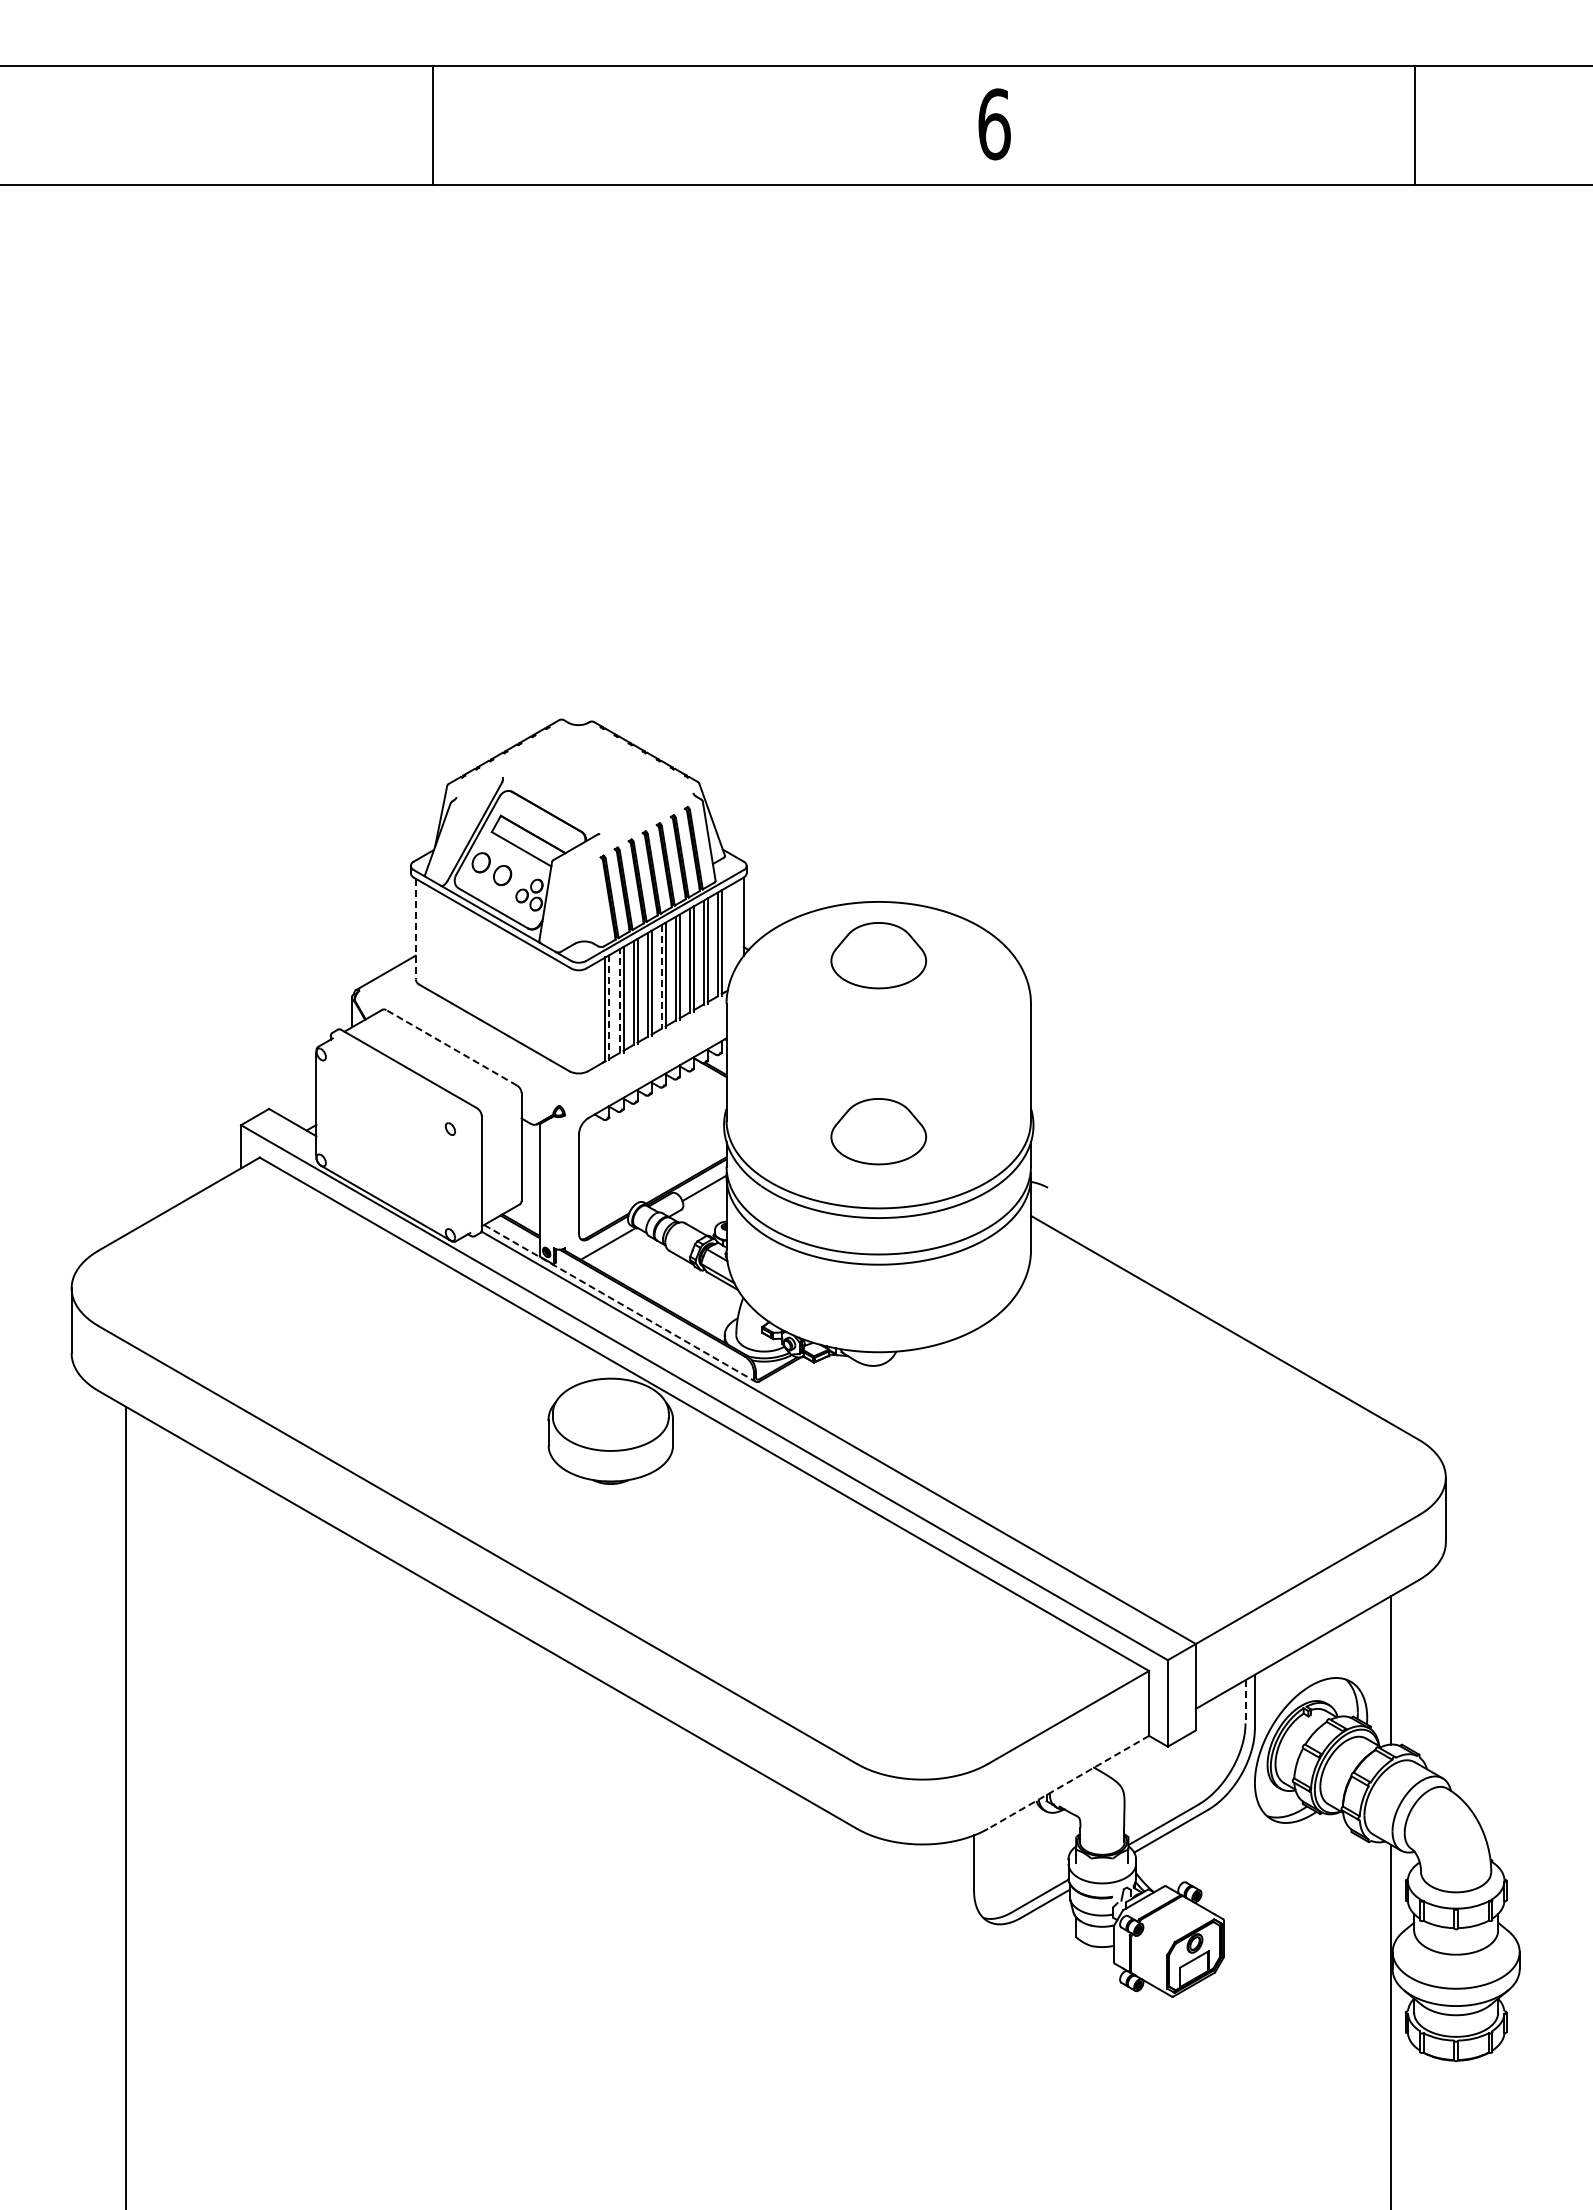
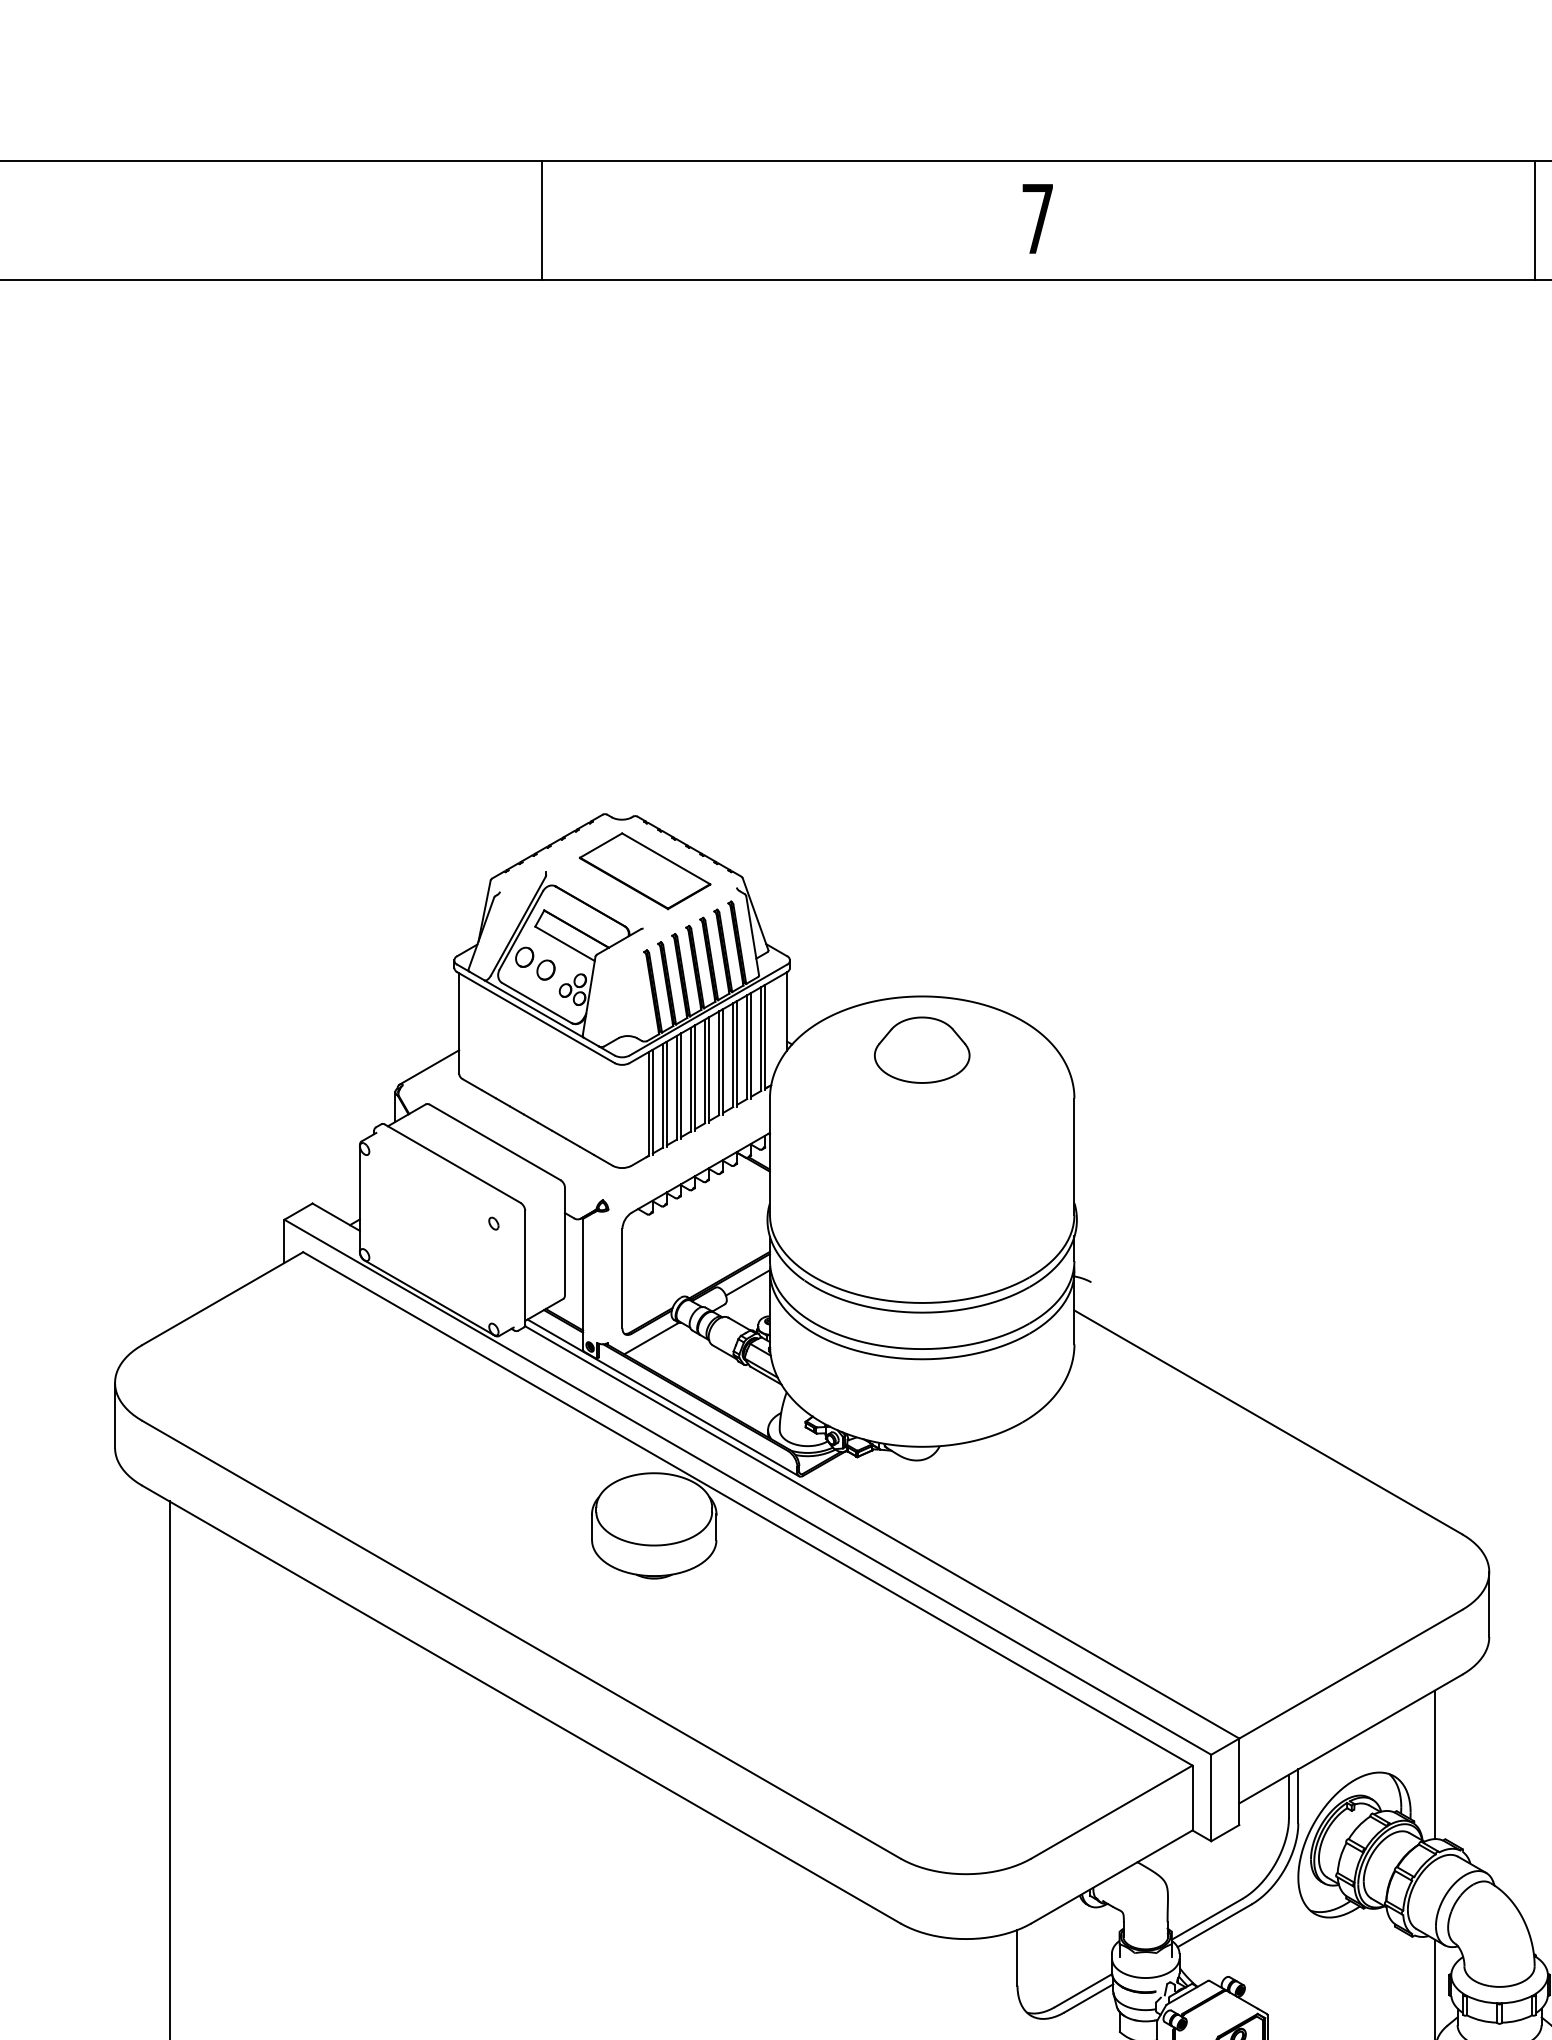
text: (994, 124) -> (1037, 219), 6 -> 7
line: (432, 125) -> (541, 220), moved
line: (1414, 125) -> (1534, 220), moved
part: (601, 776) -> (644, 871), added
line: (415, 929) -> (458, 1024), dashed -> solid
line: (661, 976) -> (704, 1071), dashed -> solid
line: (619, 1001) -> (662, 1096), dashed -> solid
line: (609, 1007) -> (652, 1102), dashed -> solid
line: (451, 1047) -> (494, 1142), dashed -> solid
part: (878, 1131) -> (921, 1226), removed
line: (619, 1303) -> (662, 1398), dashed -> solid
line: (1245, 1701) -> (1288, 1796), dashed -> solid
line: (1068, 1782) -> (1111, 1877), dashed -> solid

